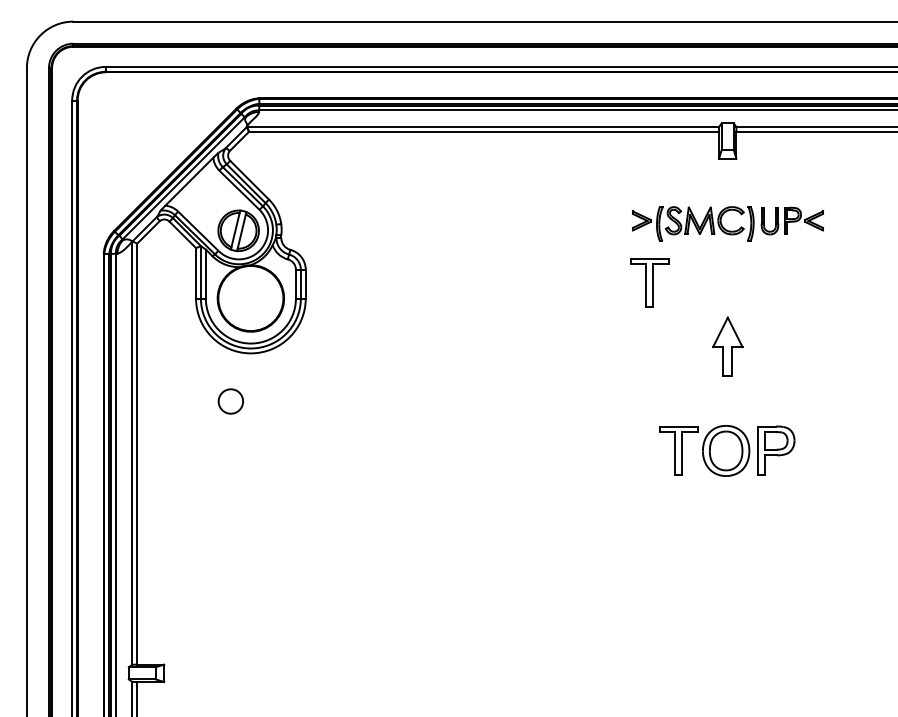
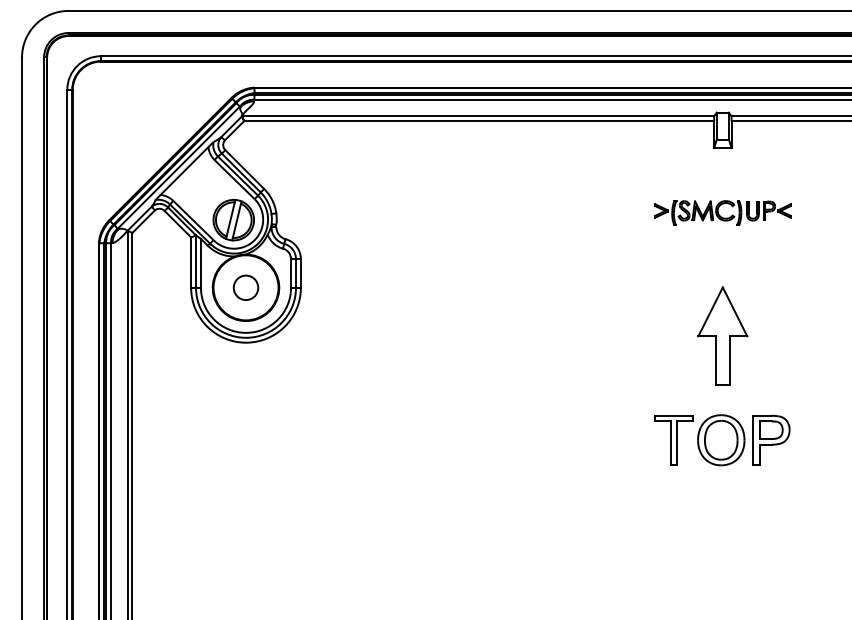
part: (727, 223) -> (722, 212), size x0.71
part: (649, 282) -> (644, 271), removed
part: (727, 346) -> (722, 335), size x1.67
circle: (230, 401) -> (245, 287), moved

